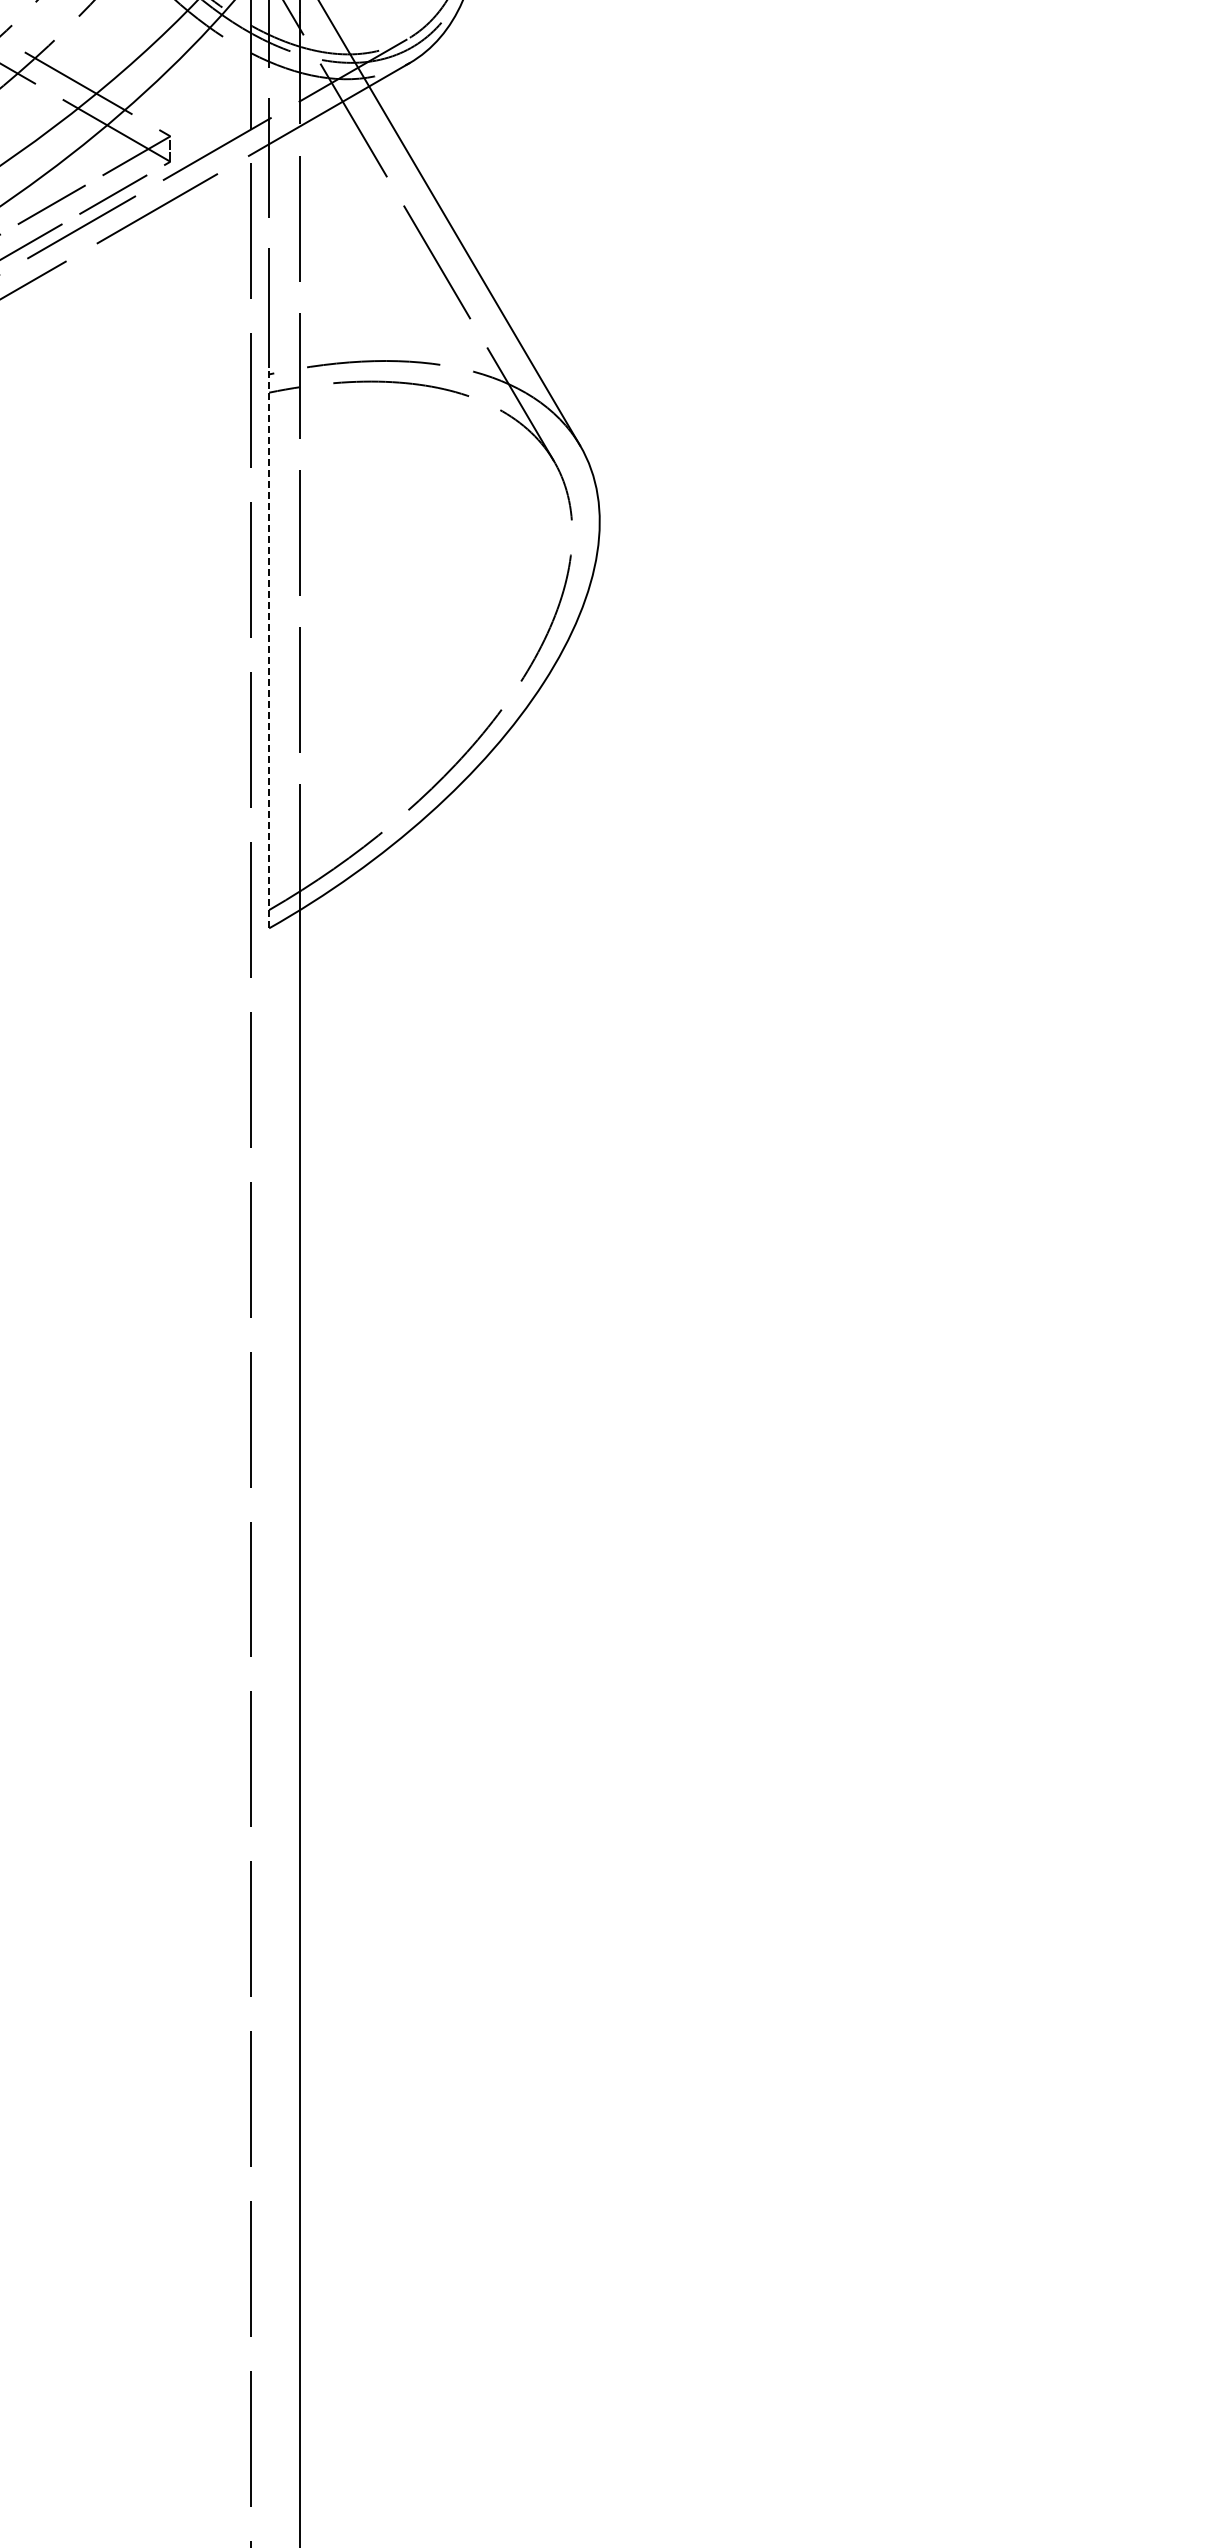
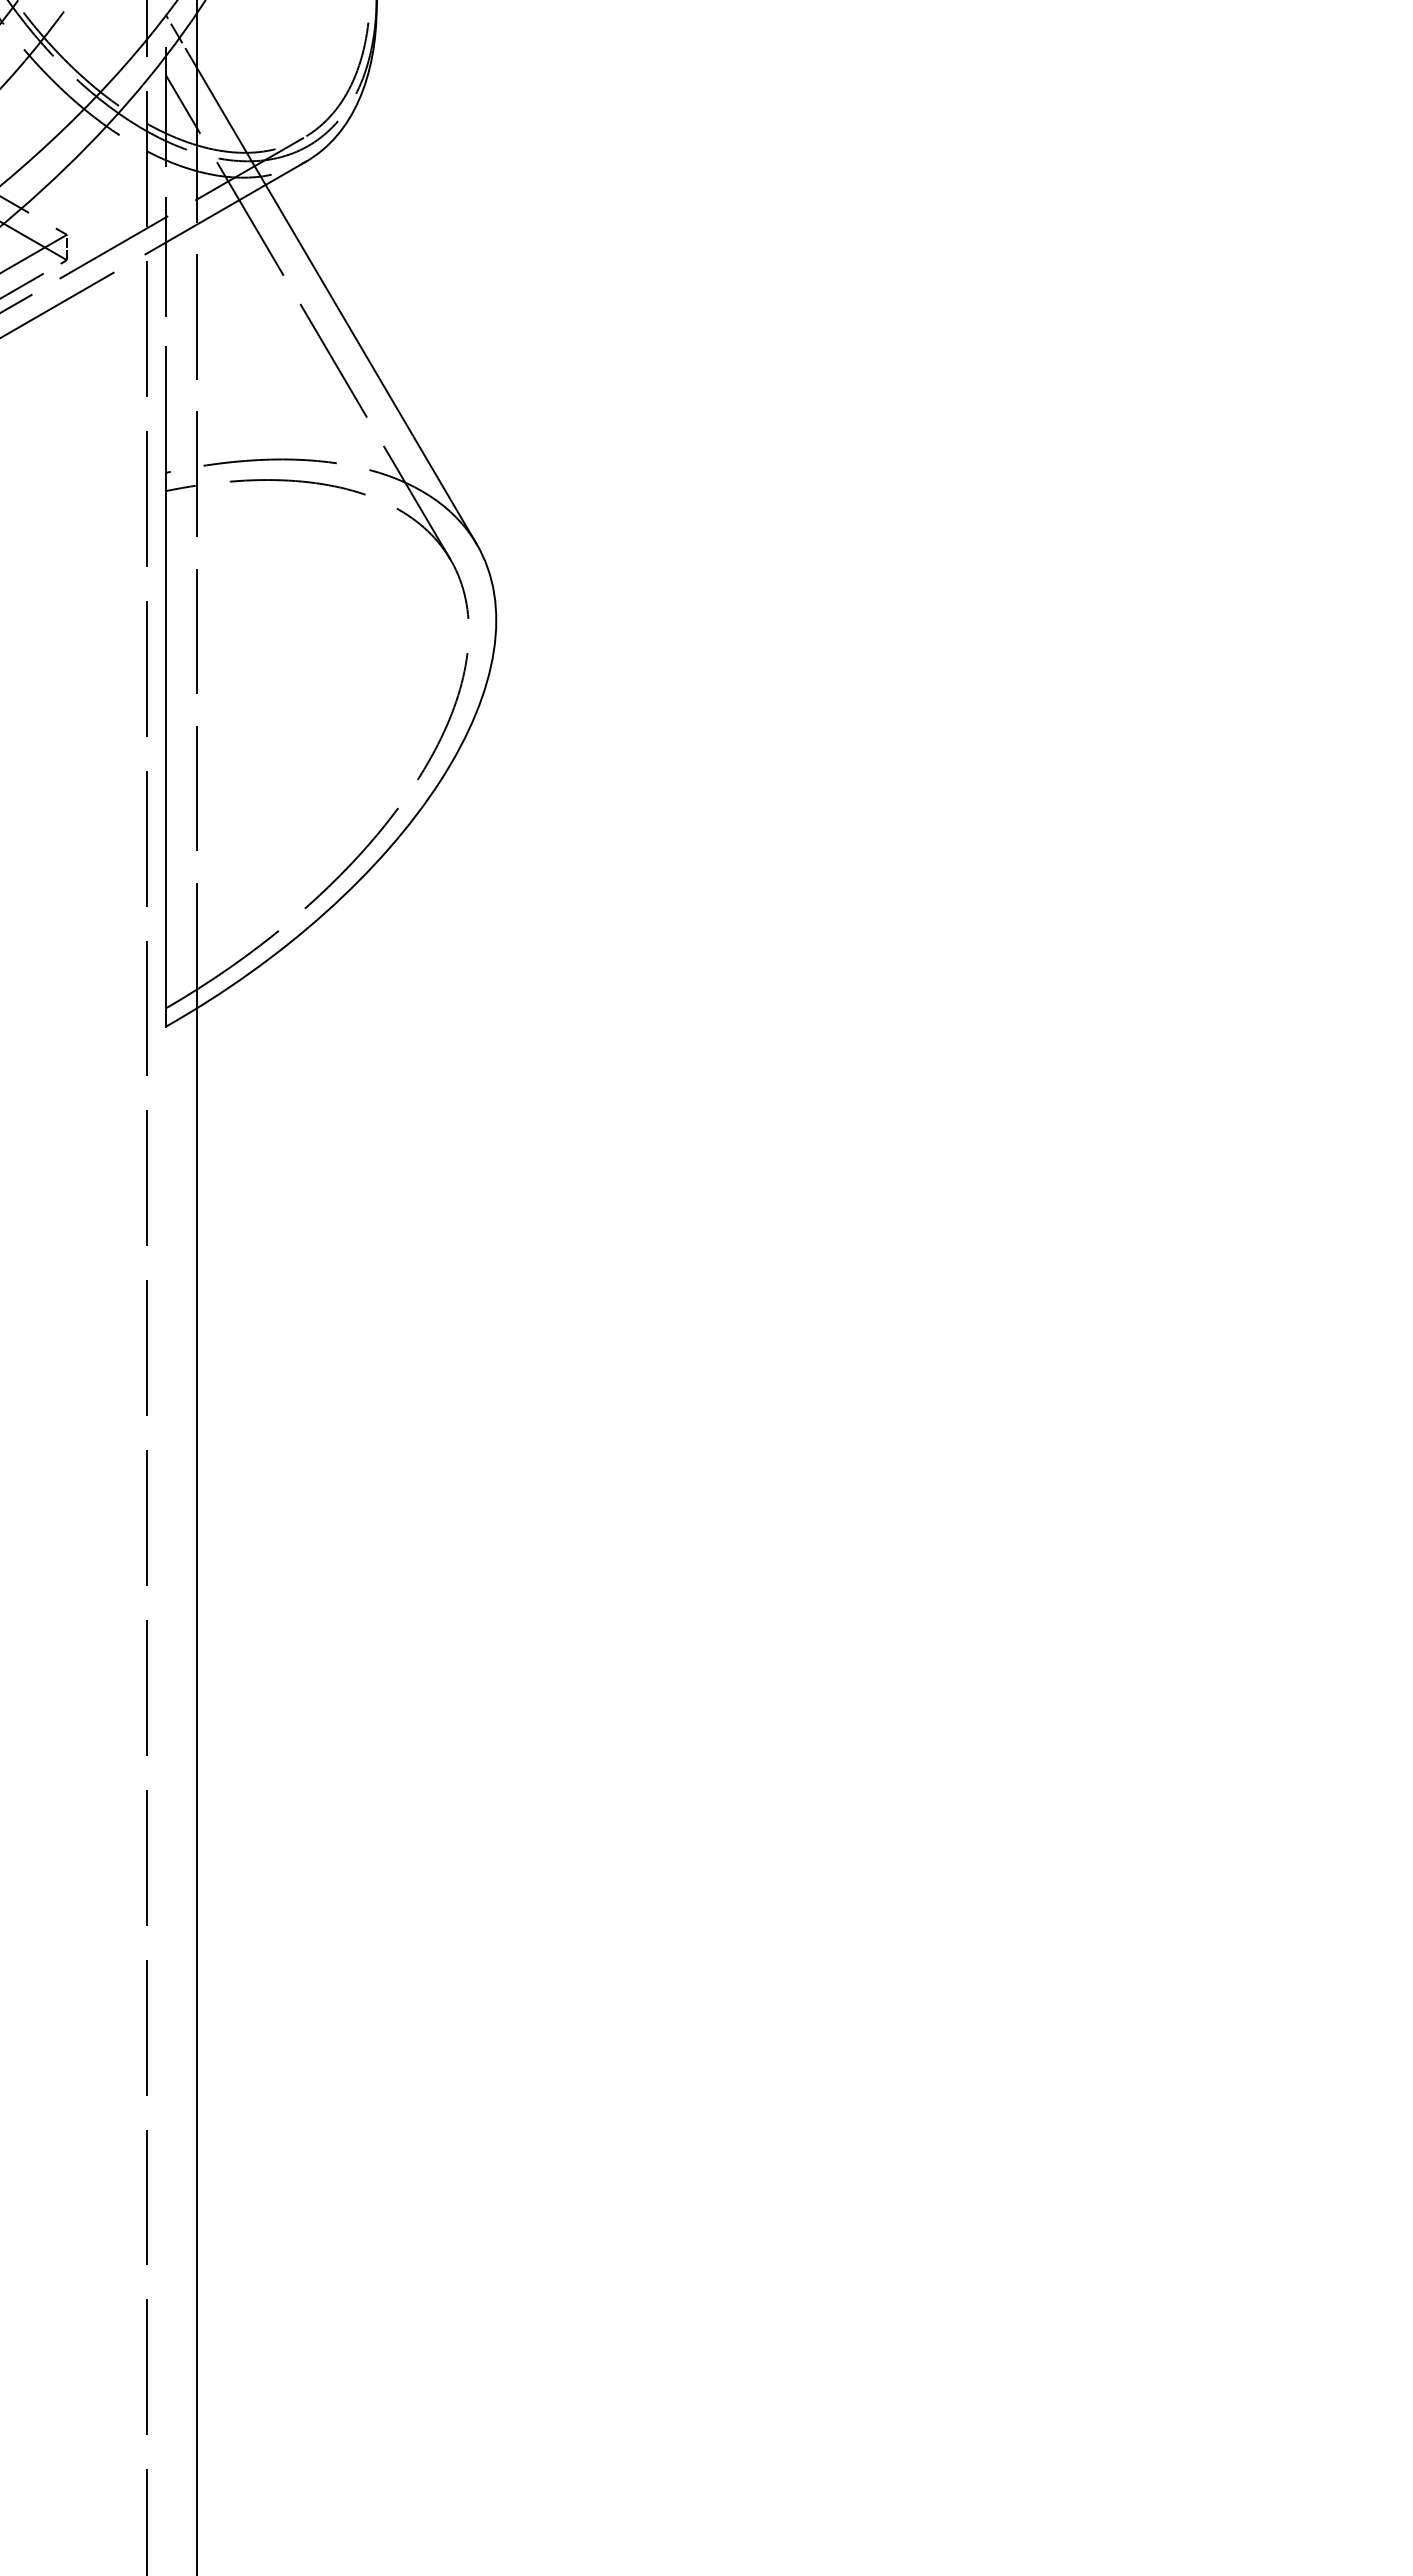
line: (268, 648) -> (165, 746), dashed -> solid

